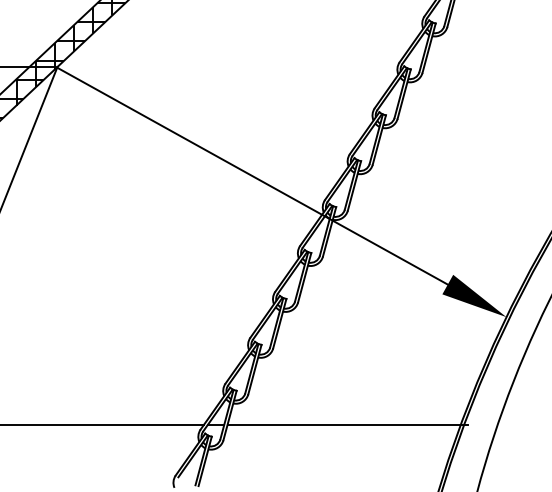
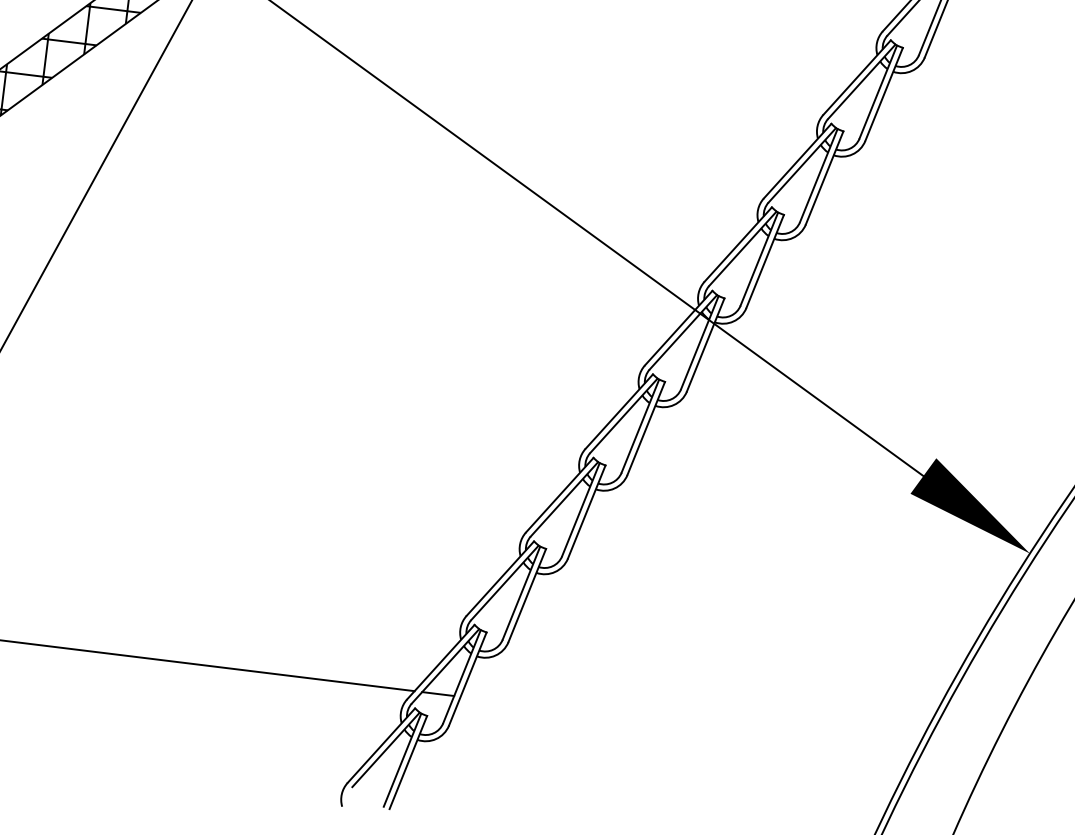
line: (347, 424) -> (694, 724), removed

